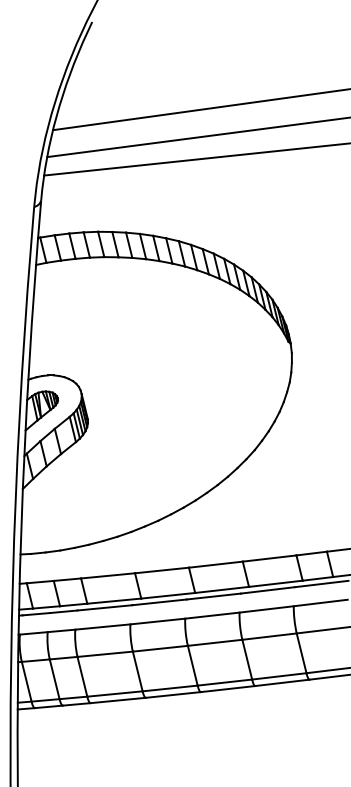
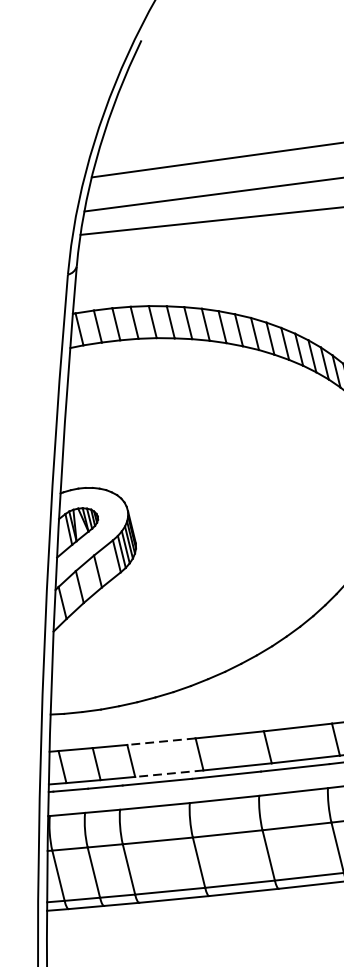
line: (107, 575) -> (160, 741), solid -> dashed
line: (113, 601) -> (168, 774), solid -> dashed

